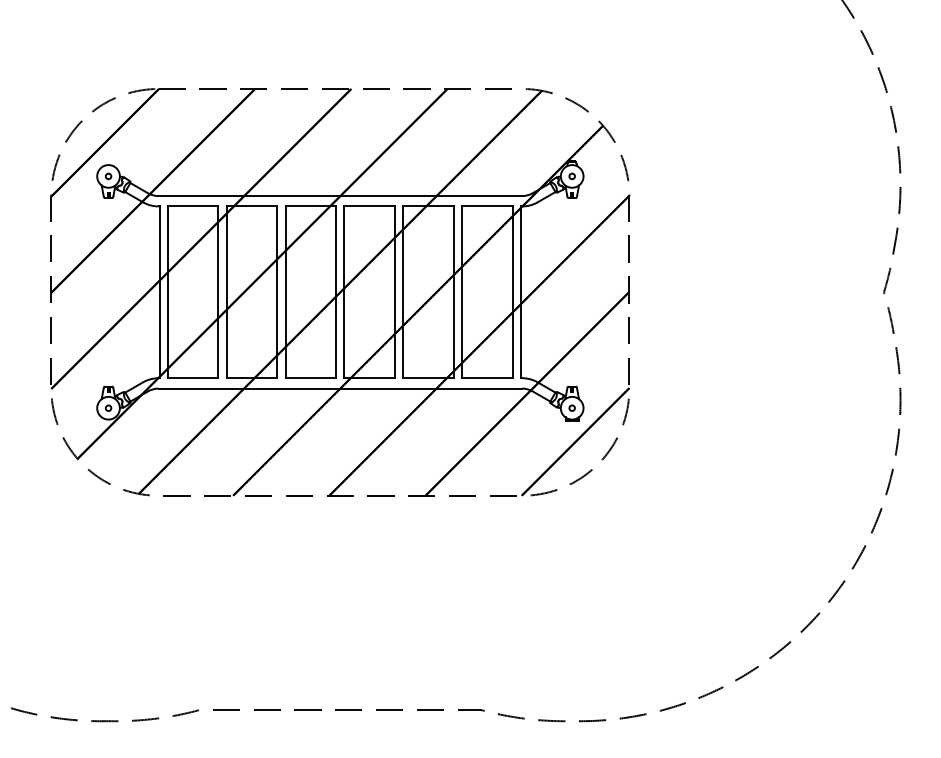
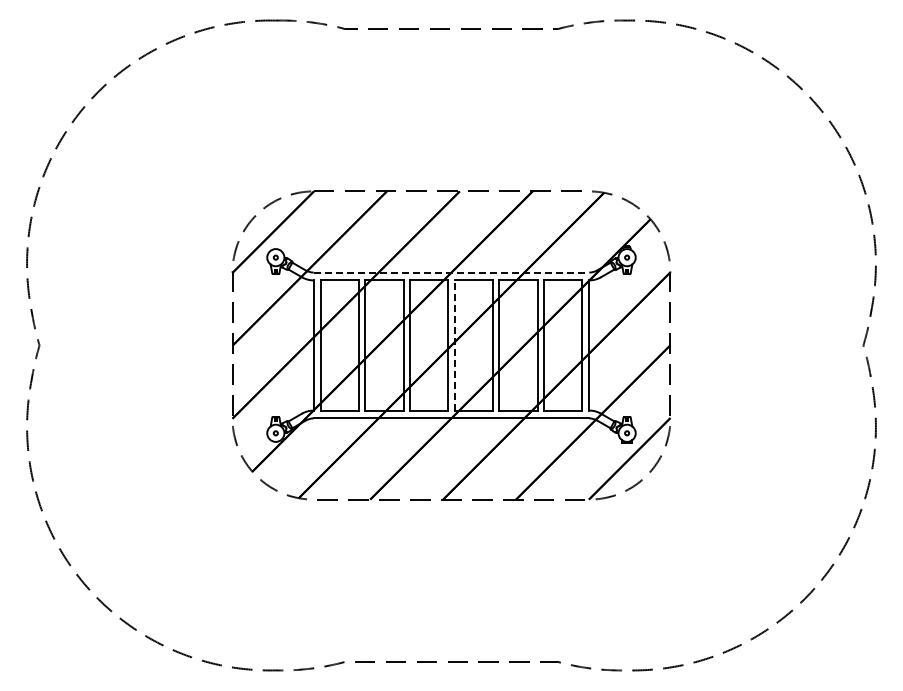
line: (340, 195) -> (451, 272), solid -> dashed
line: (344, 292) -> (454, 345), solid -> dashed

